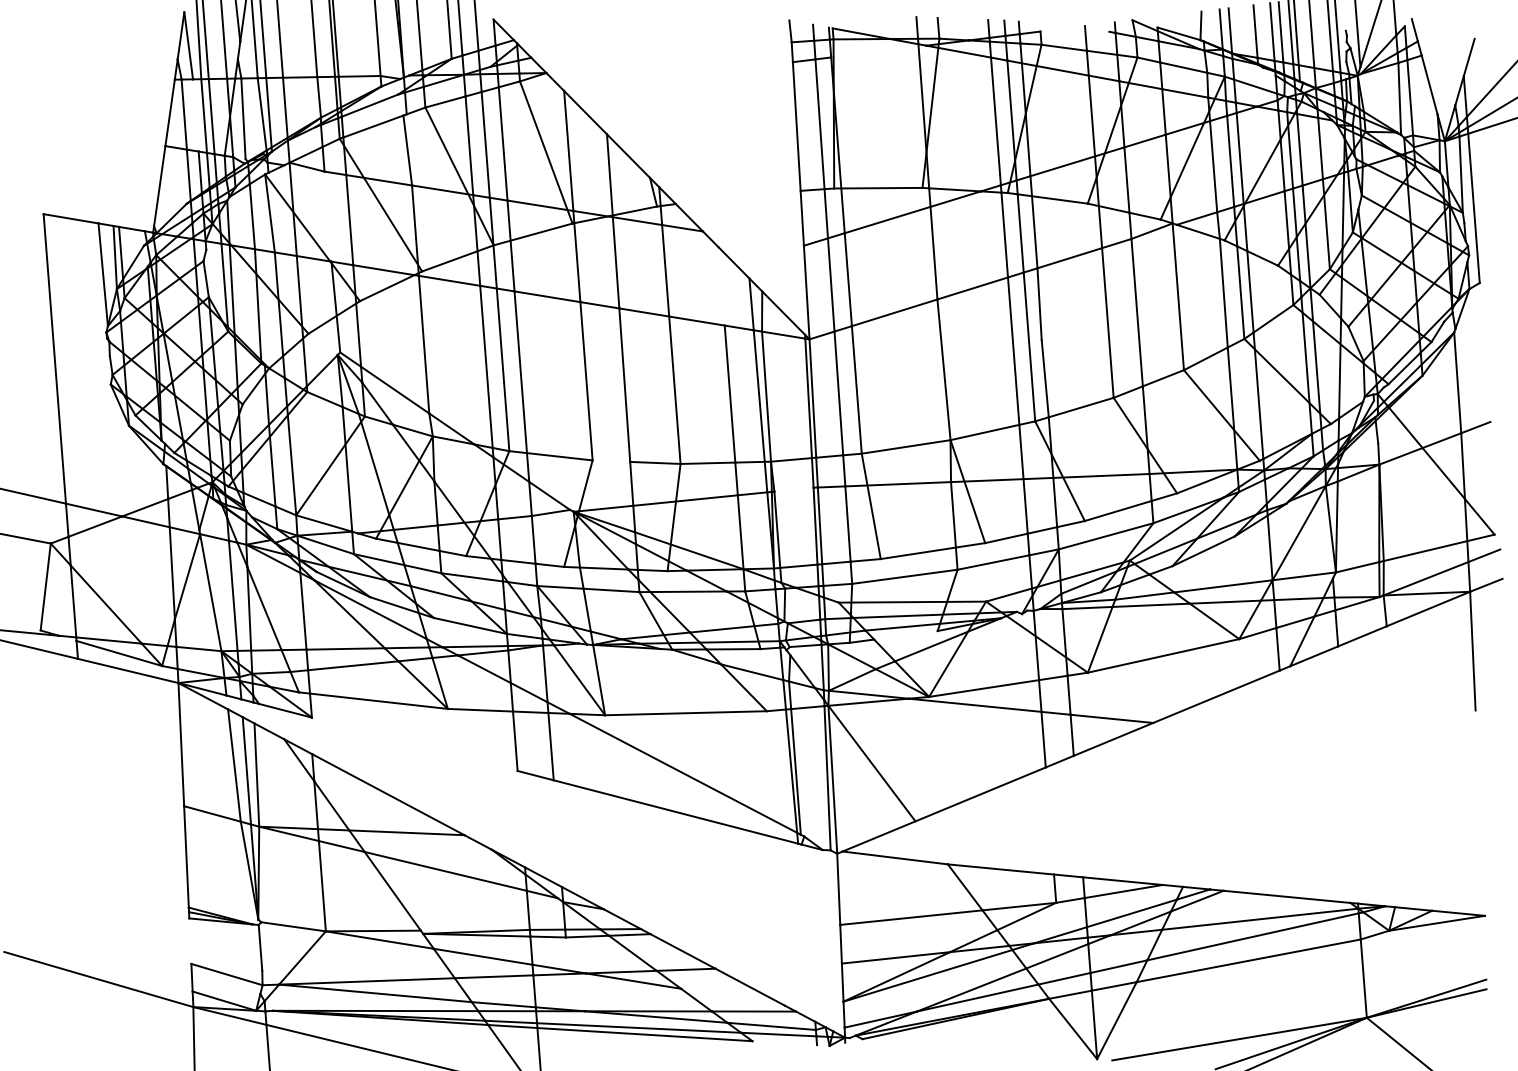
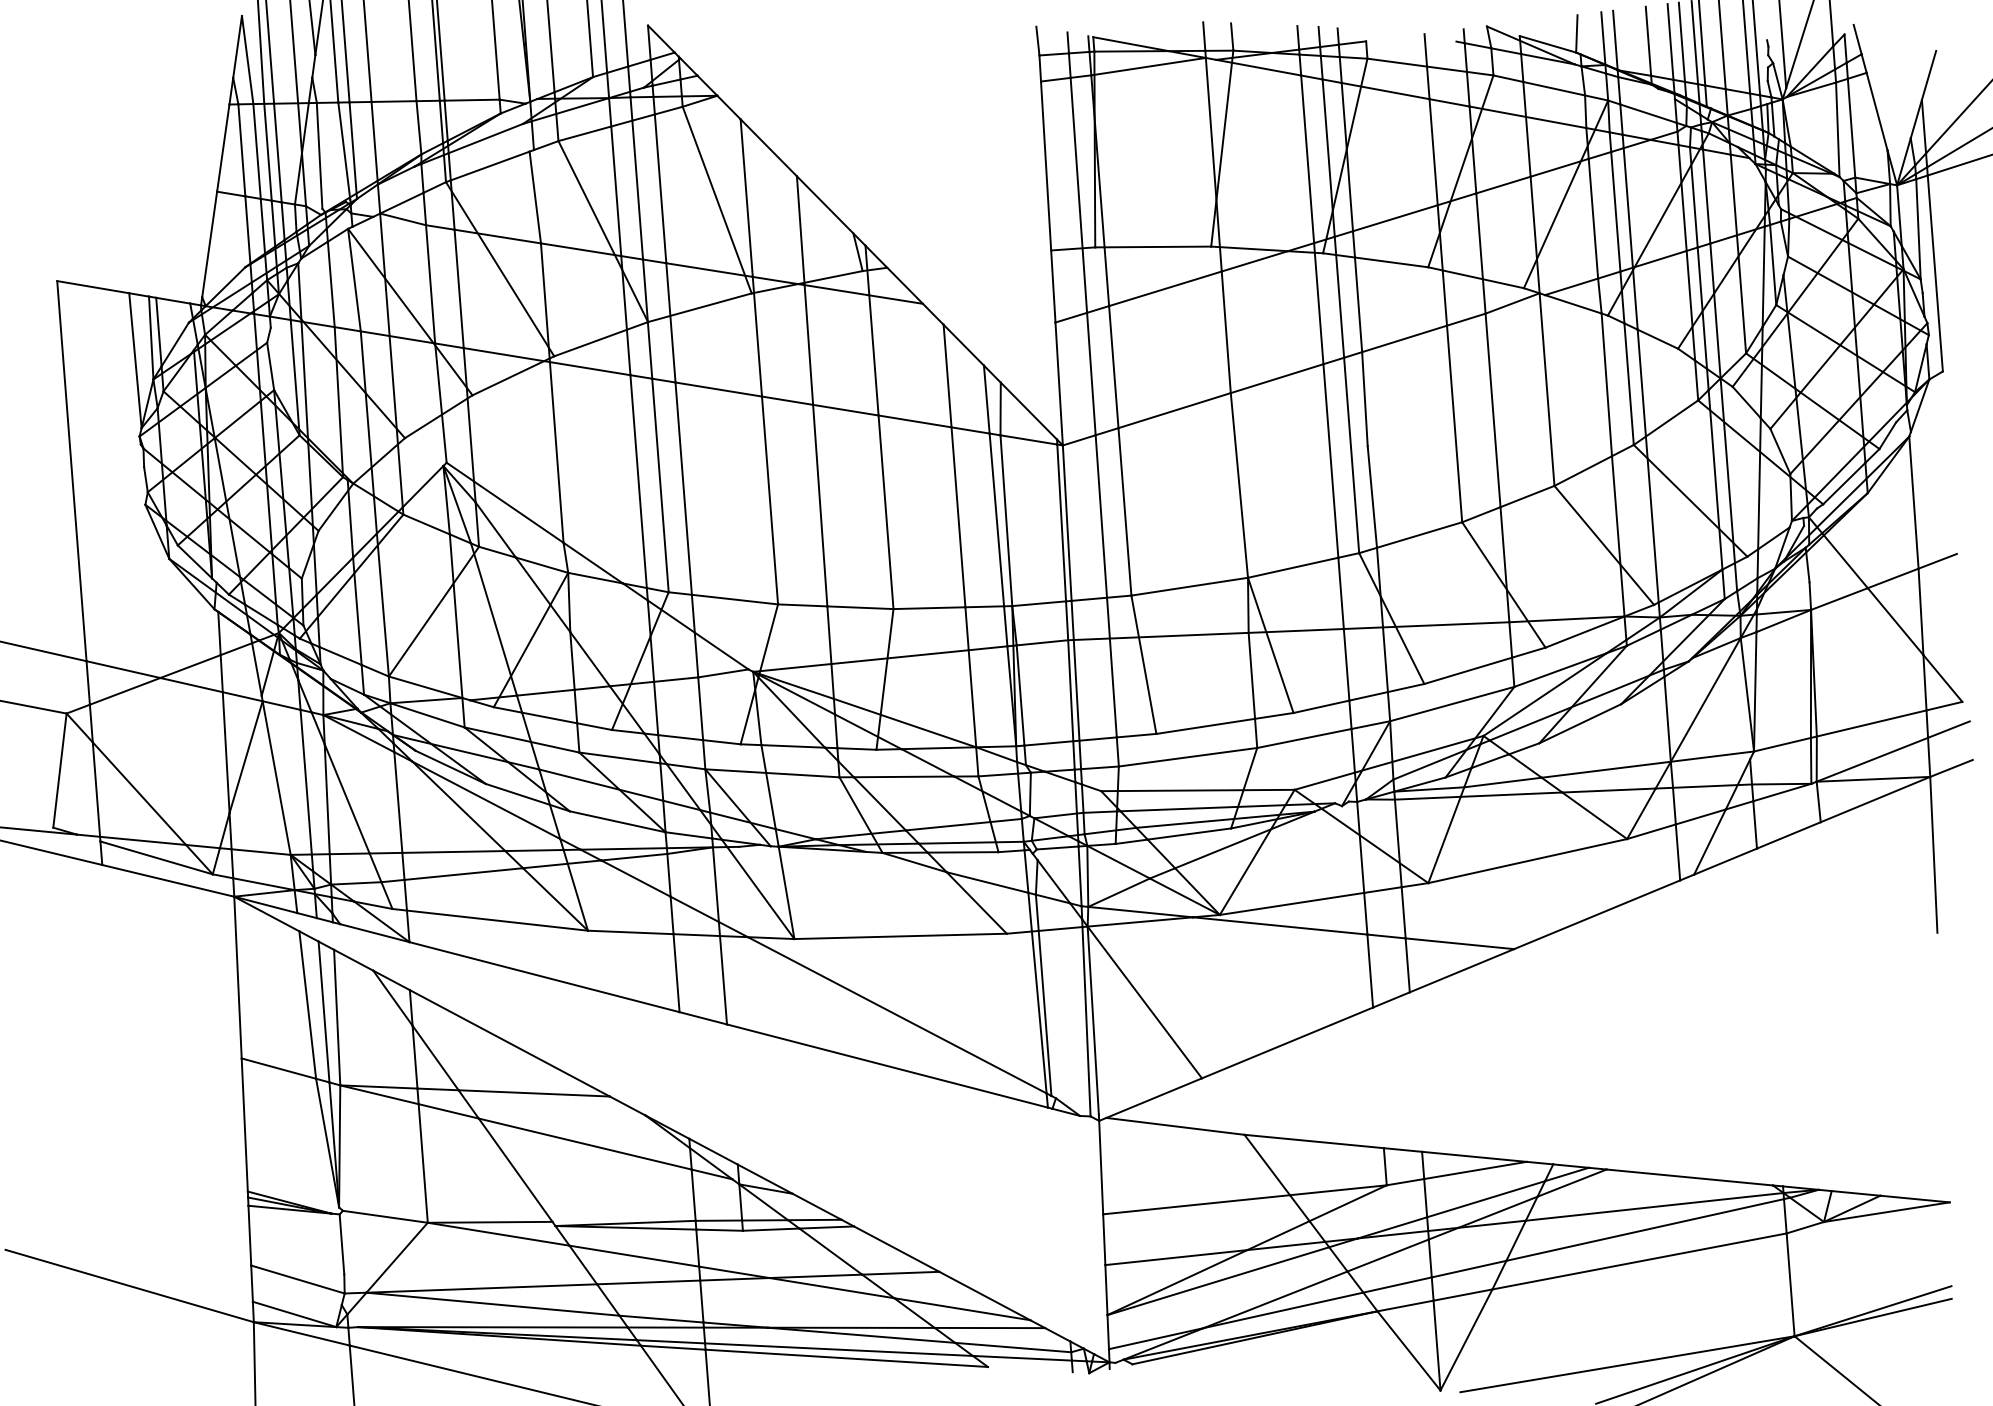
line: (874, 50) -> (1148, 66), added
line: (195, 115) -> (256, 151), added
line: (327, 216) -> (430, 284), added
line: (721, 286) -> (947, 375), added
line: (611, 461) -> (802, 605), added
line: (794, 489) -> (1042, 642), added
line: (905, 634) -> (1189, 833), added
line: (414, 744) -> (544, 977), added
line: (190, 941) -> (249, 1235), added
line: (733, 997) -> (962, 1309), added

